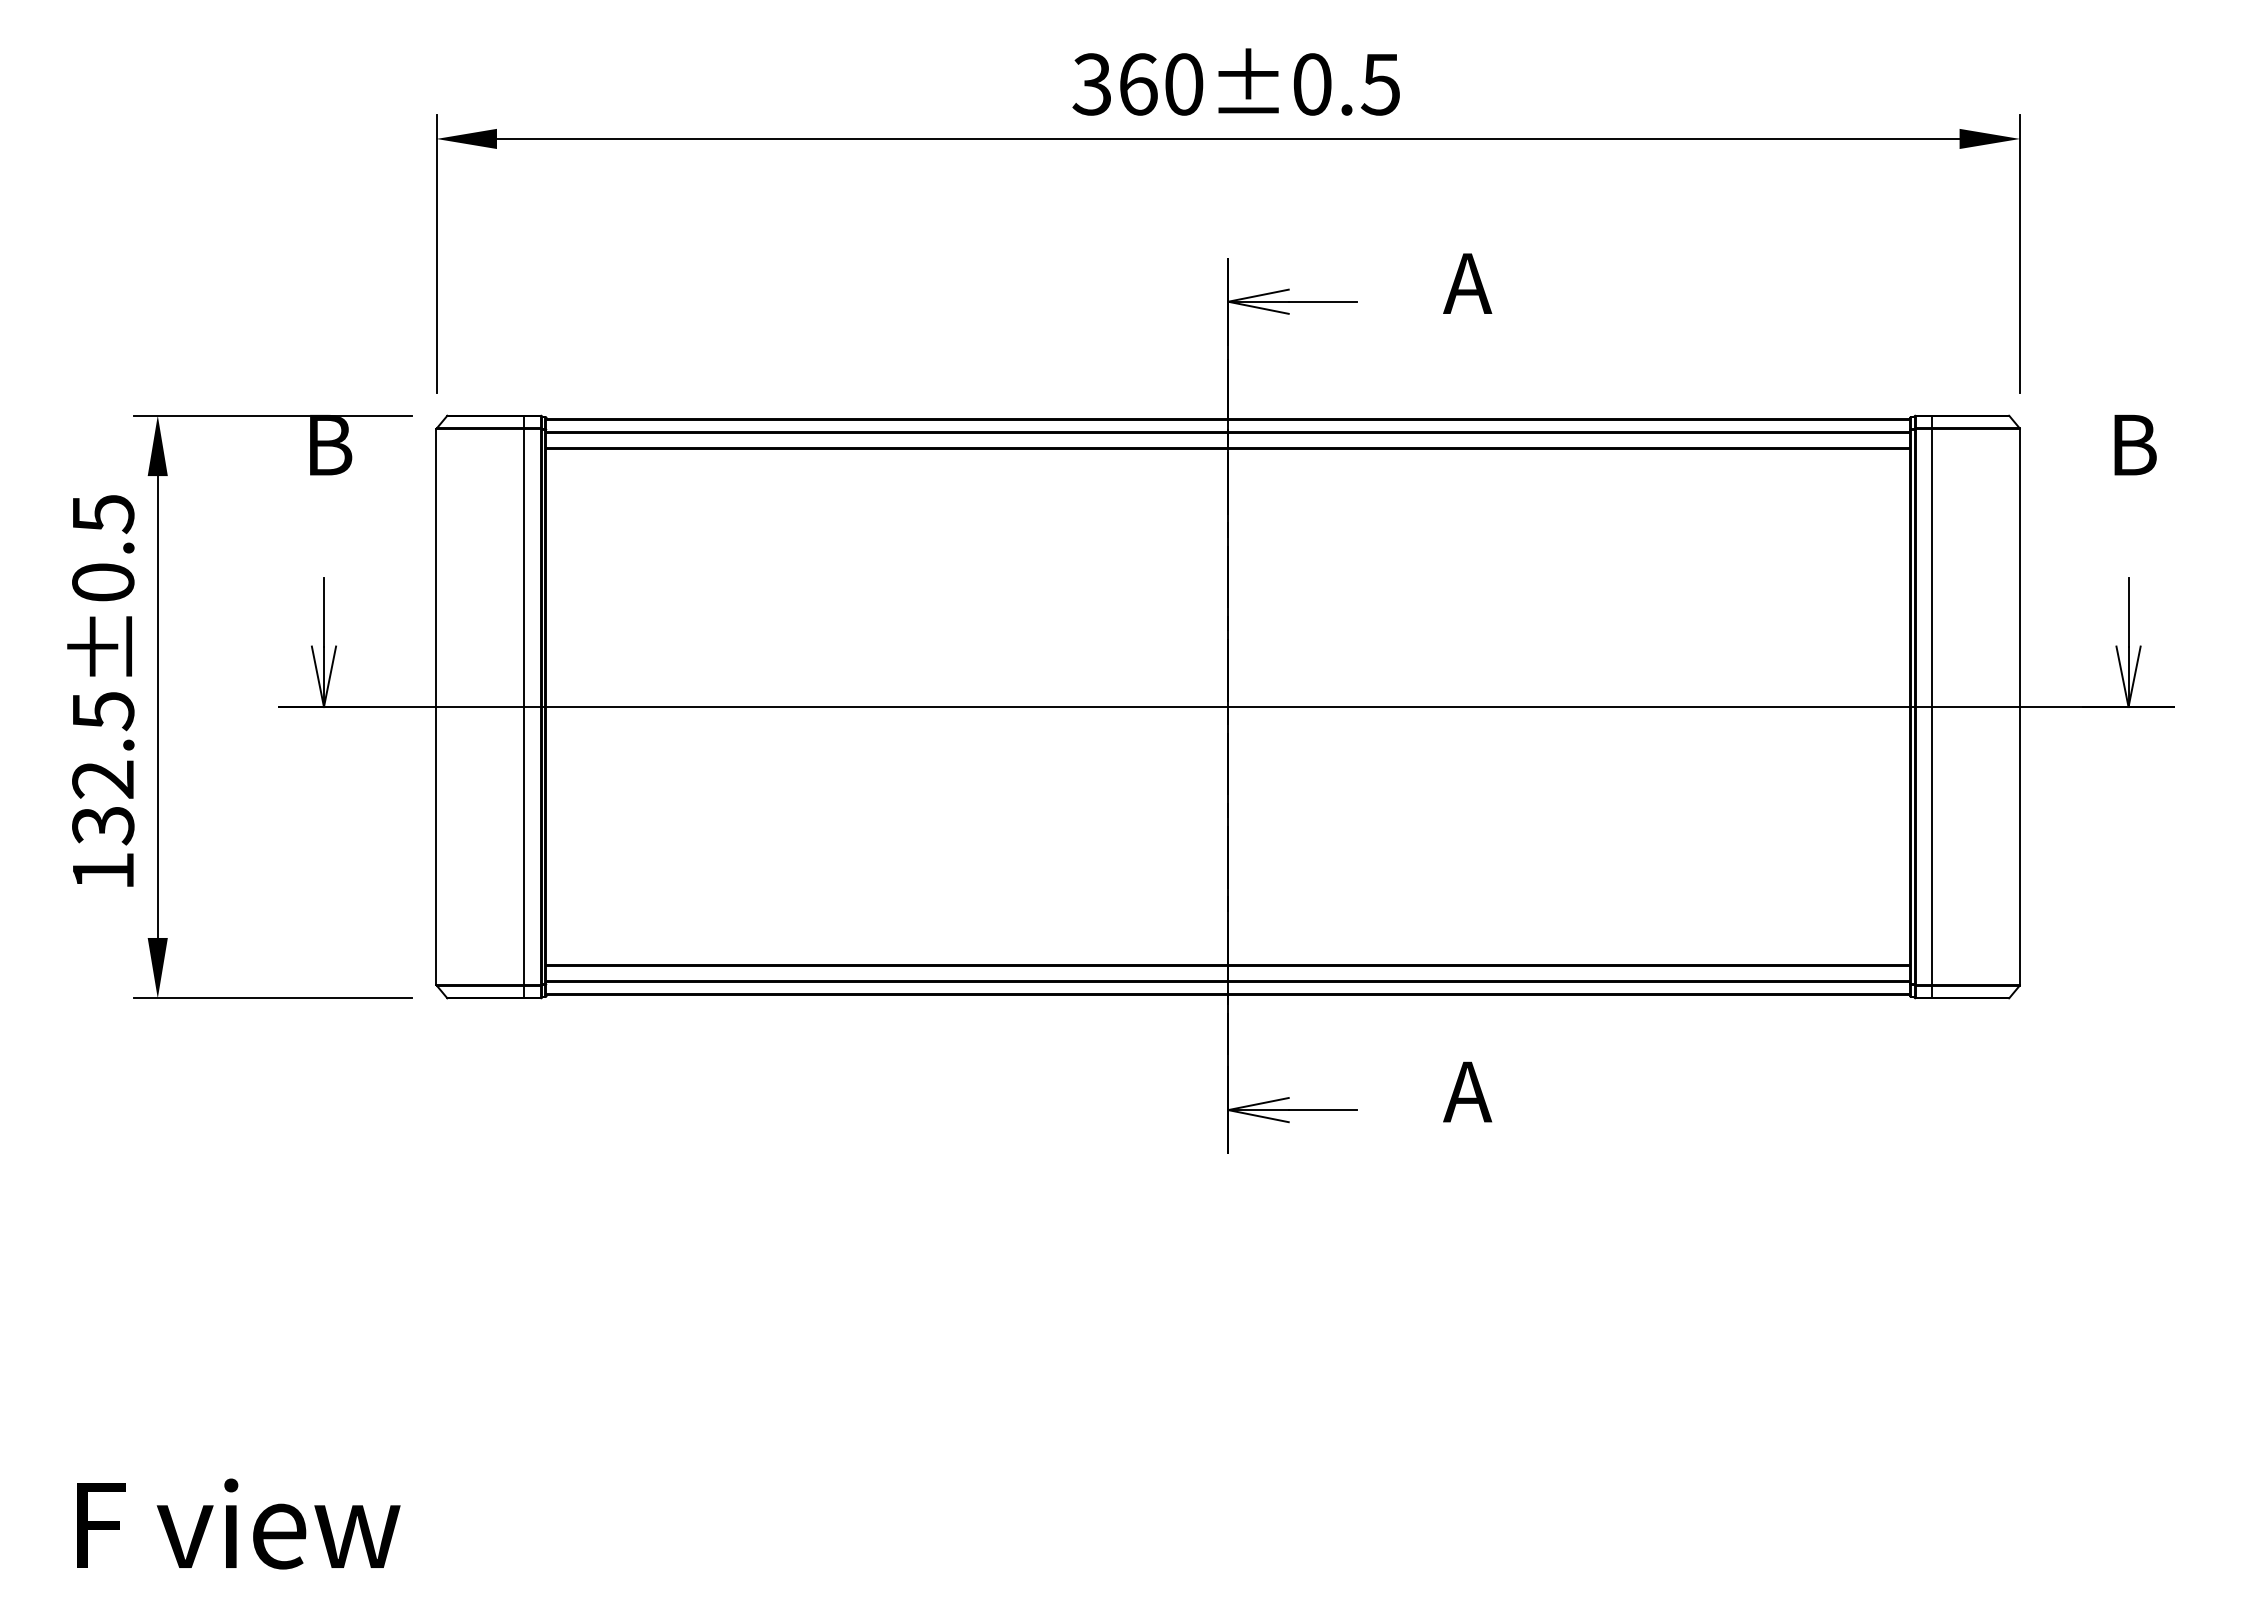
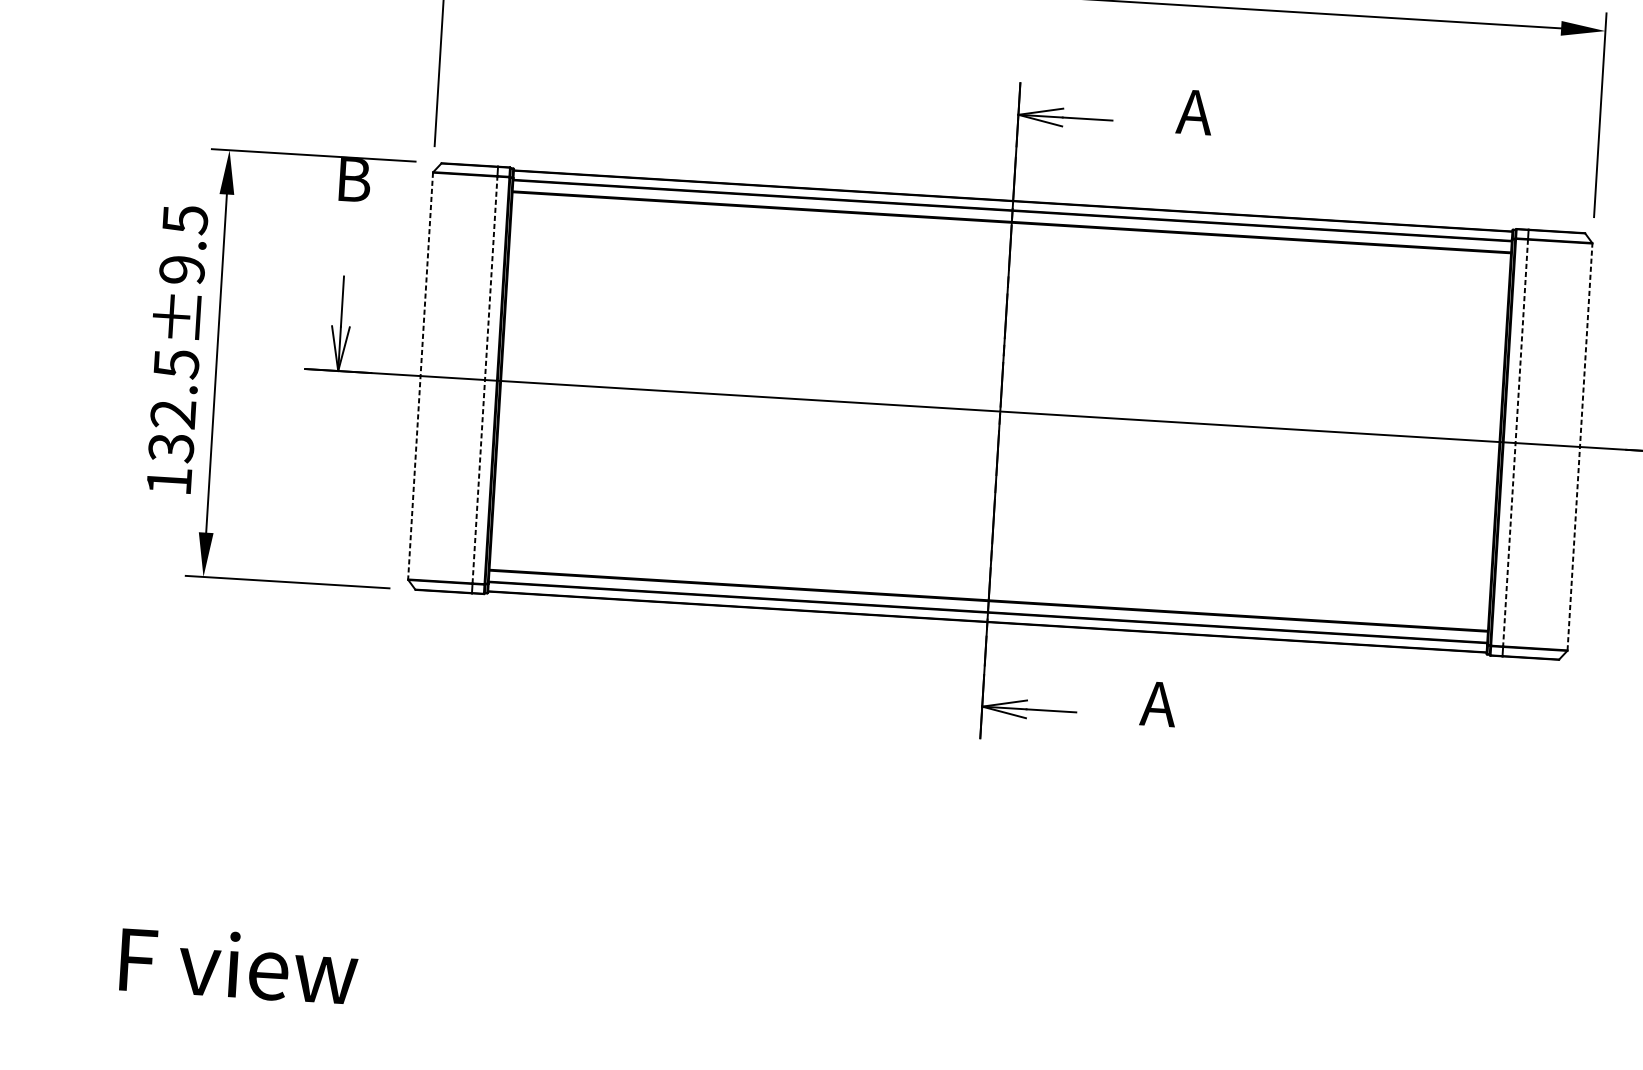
text: (103, 582) -> (182, 270), 132.5±0.5 -> 132.5±9.5
line: (436, 707) -> (420, 376), solid -> dashed
line: (524, 707) -> (485, 380), solid -> dashed
line: (1932, 707) -> (1515, 443), solid -> dashed
line: (2020, 707) -> (1580, 447), solid -> dashed

